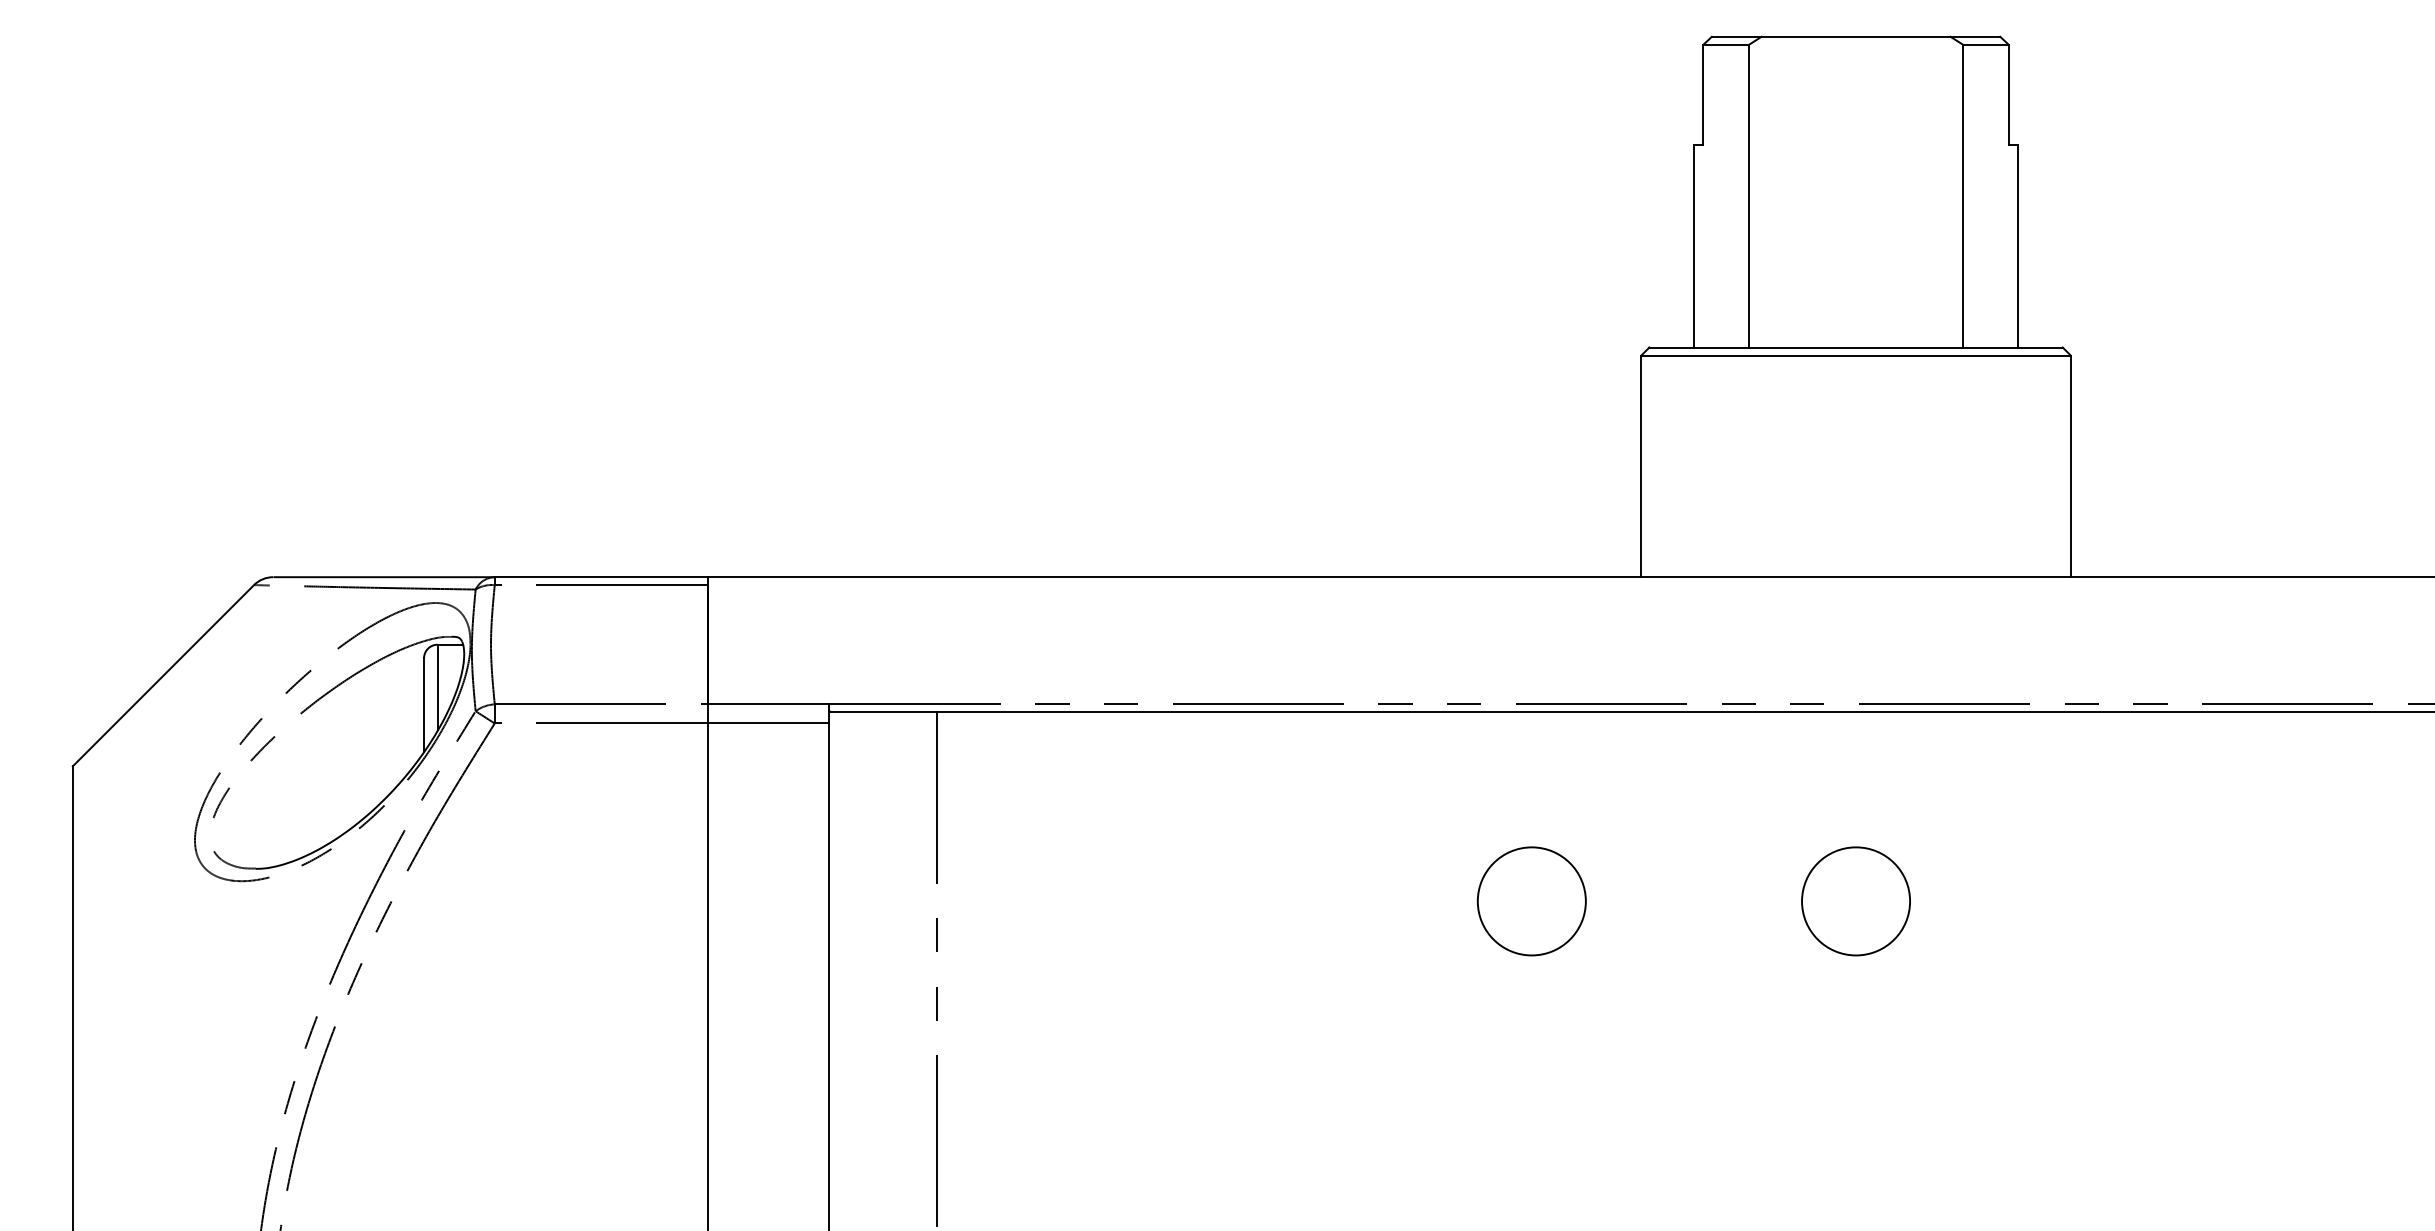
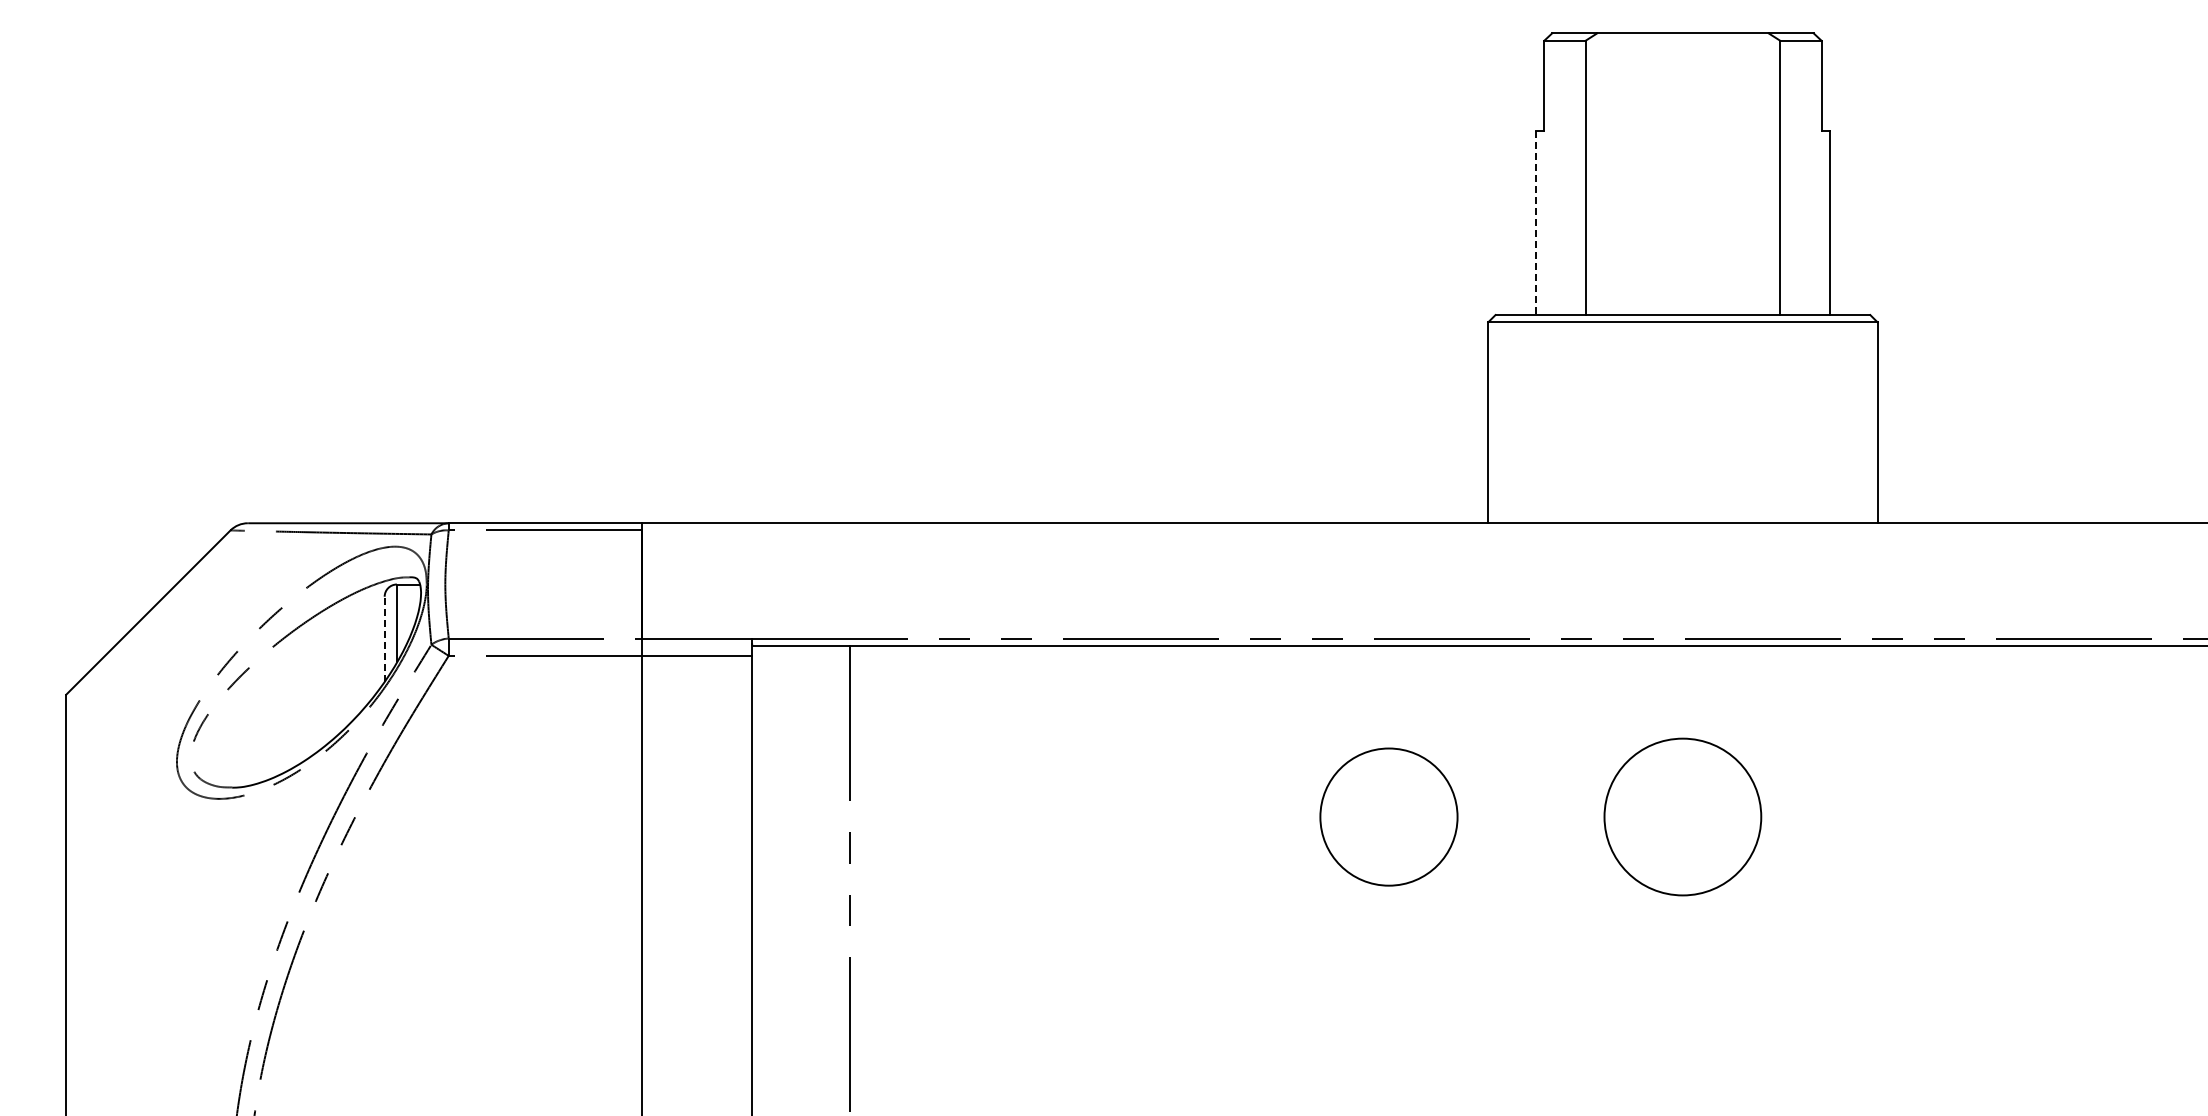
line: (1693, 246) -> (1535, 223), solid -> dashed
line: (423, 704) -> (384, 638), solid -> dashed
circle: (1531, 901) -> (1388, 817), size x1.4
circle: (1855, 901) -> (1682, 817), size x1.6

